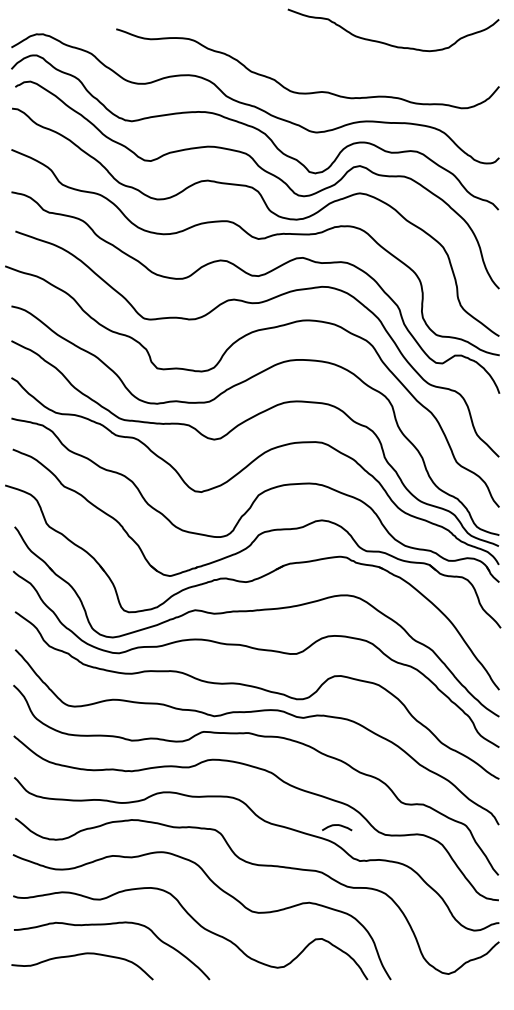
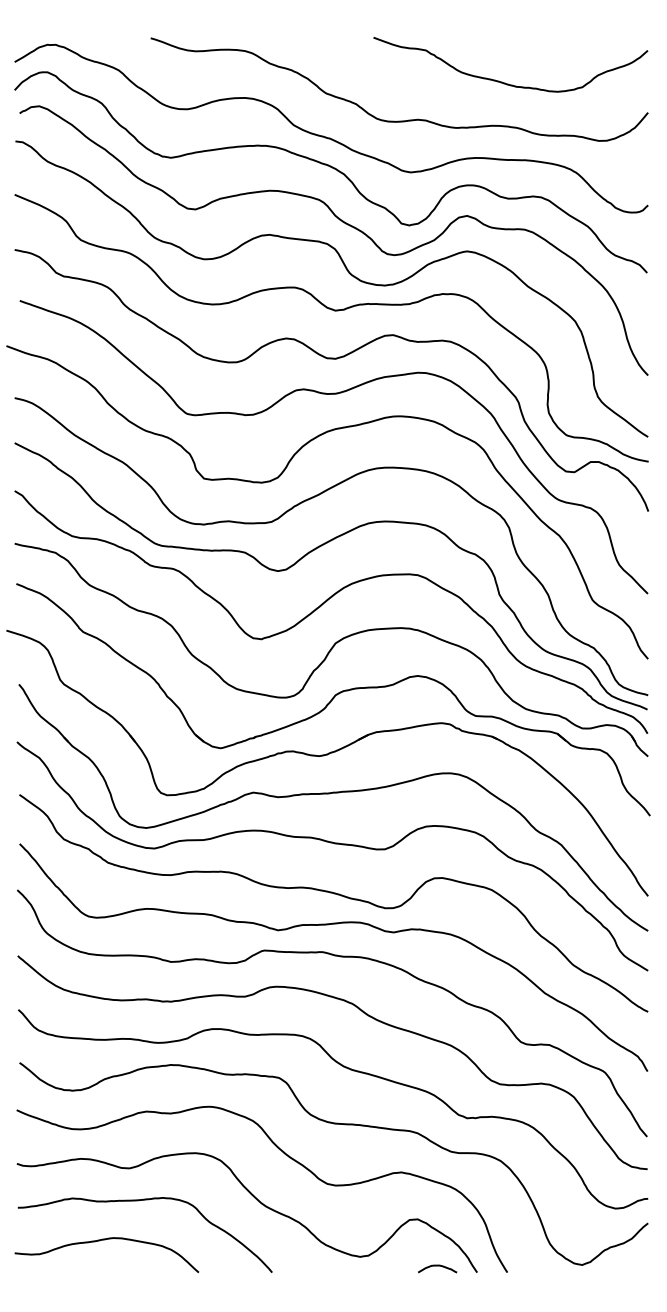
curve: (389, 44) -> (505, 82), moved
curve: (337, 825) -> (437, 1266), moved

